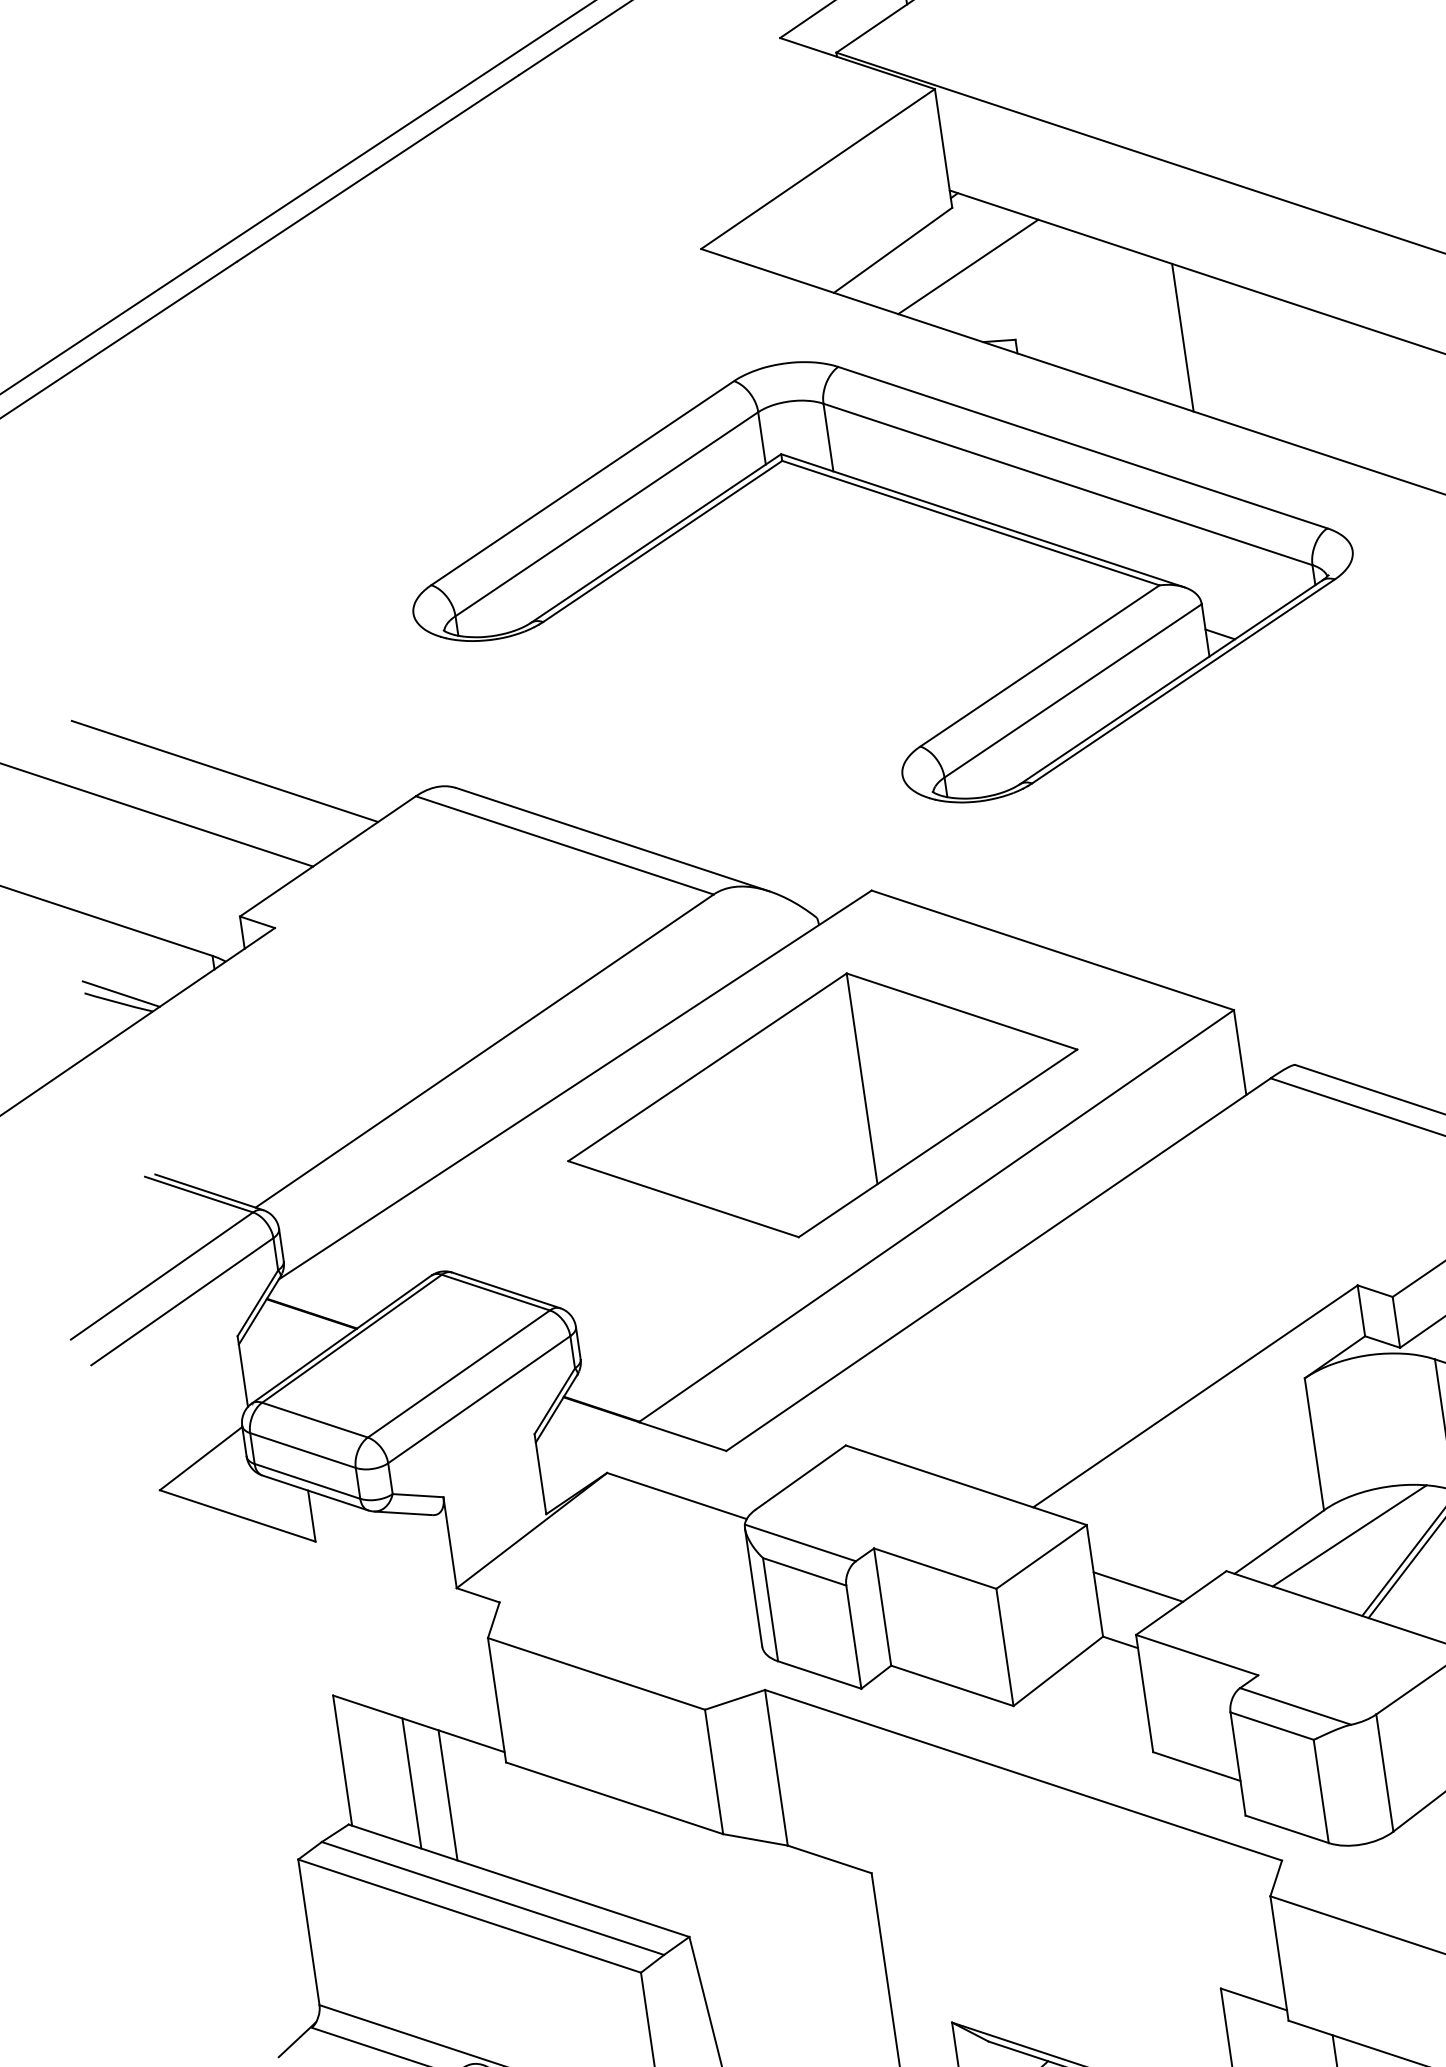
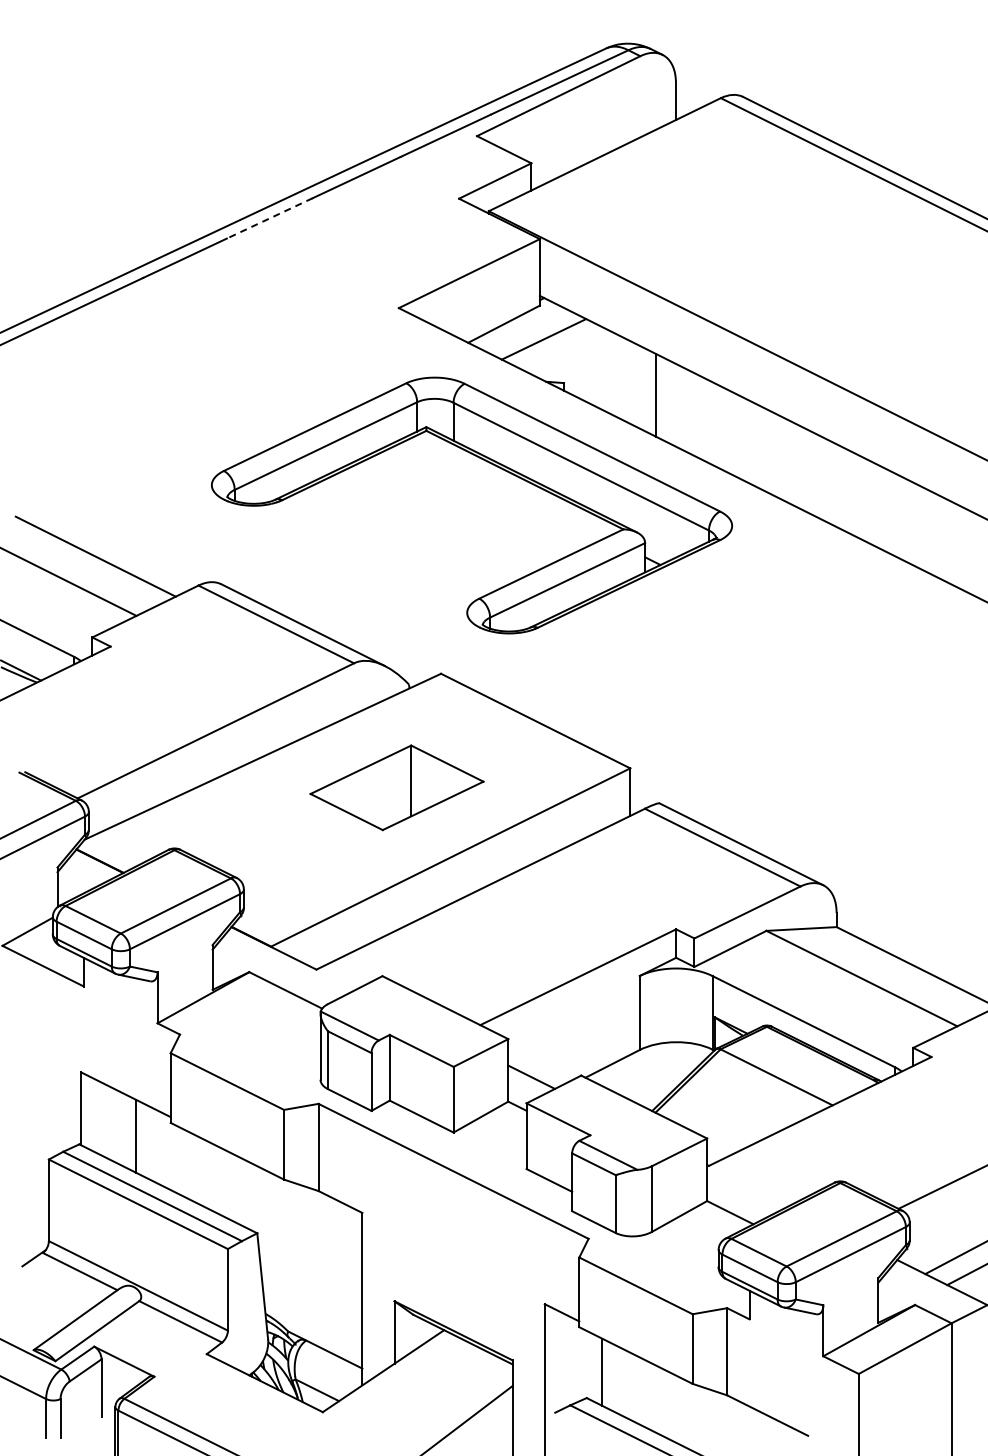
line: (446, 122) -> (269, 218), solid -> dashed
part: (821, 1105) -> (396, 787), size x0.6
line: (1349, 1534) -> (651, 1065), removed
line: (412, 1782) -> (117, 1126), removed

